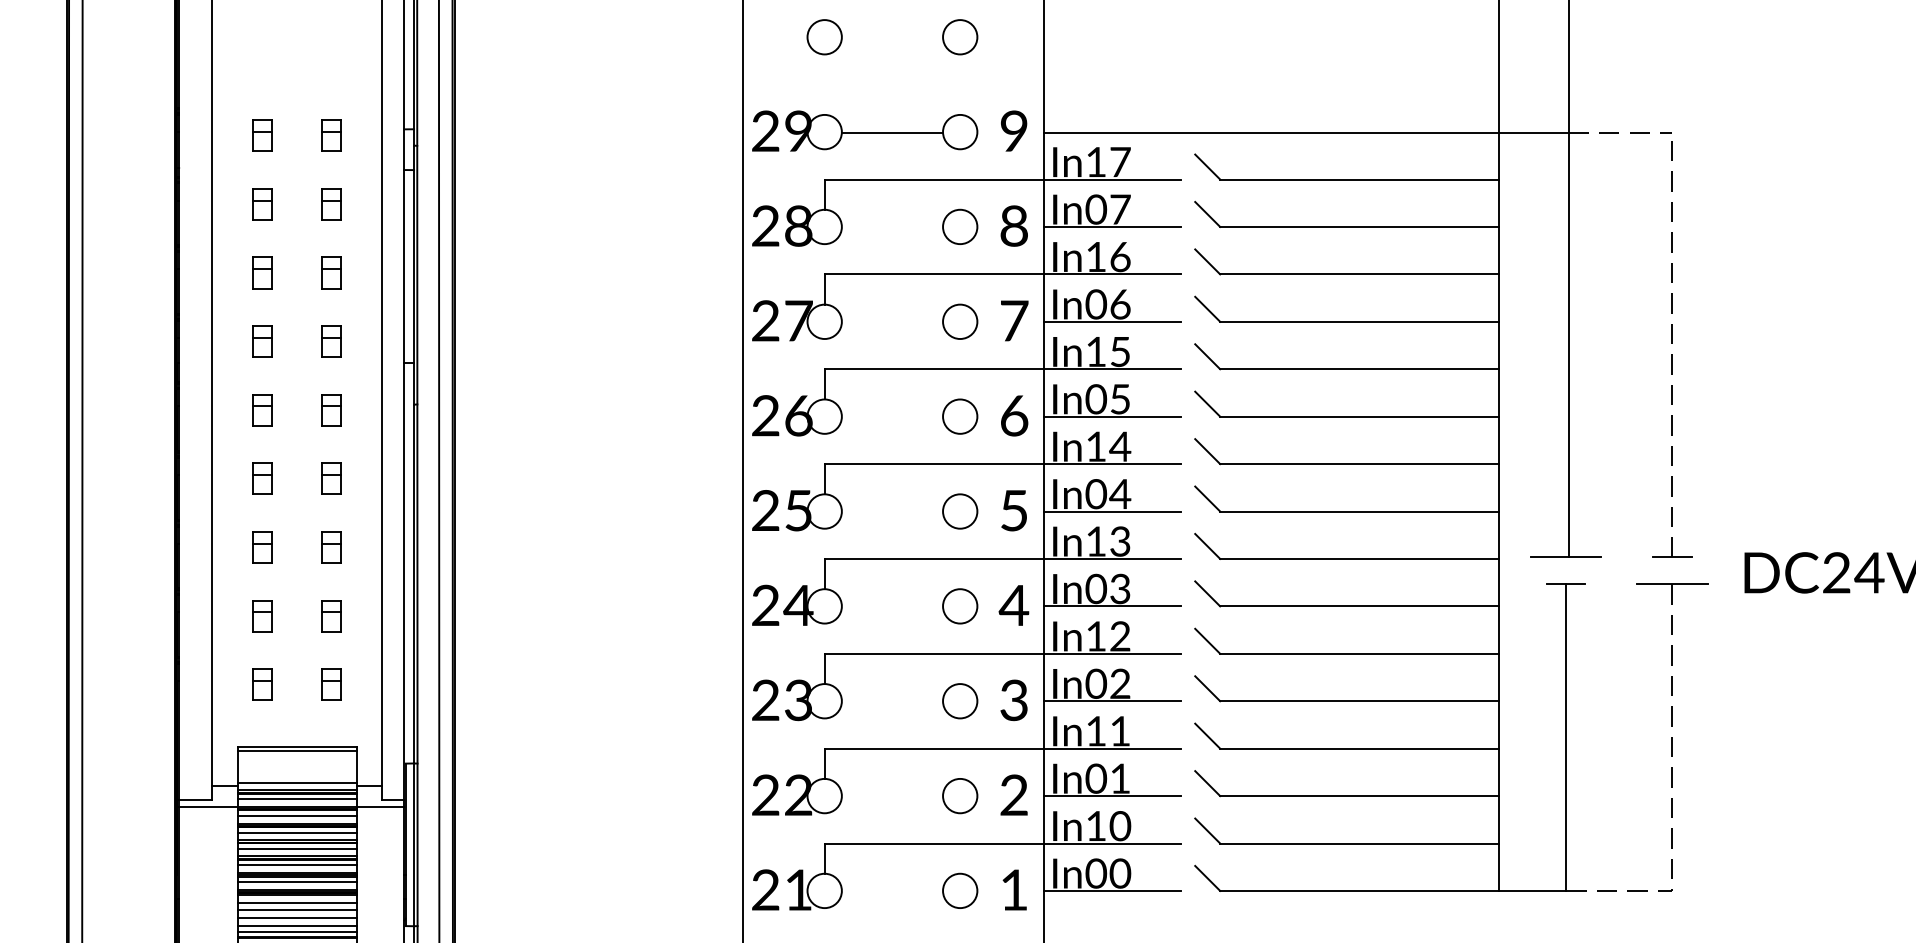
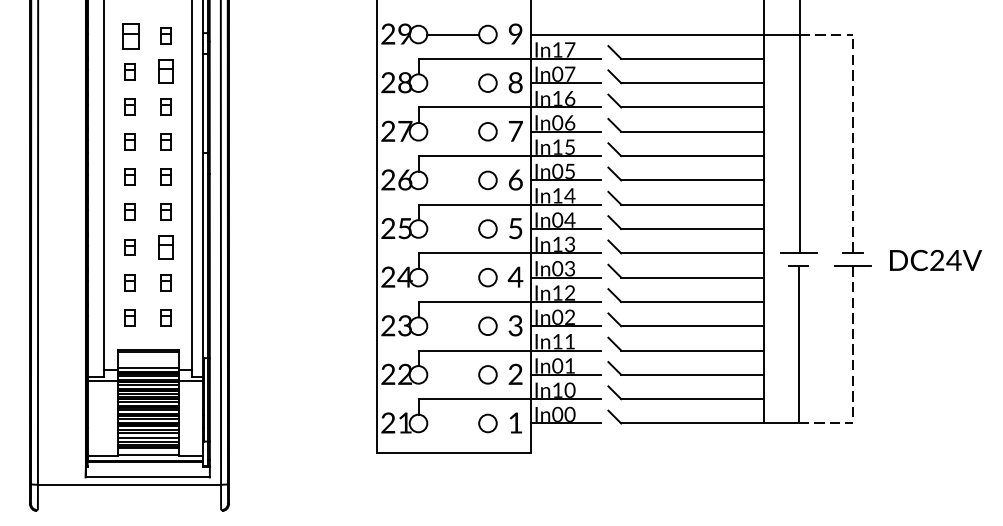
part: (260, 133) -> (129, 35), size x1.6
part: (331, 204) -> (165, 71), size x1.4
part: (331, 547) -> (165, 247), size x1.4

